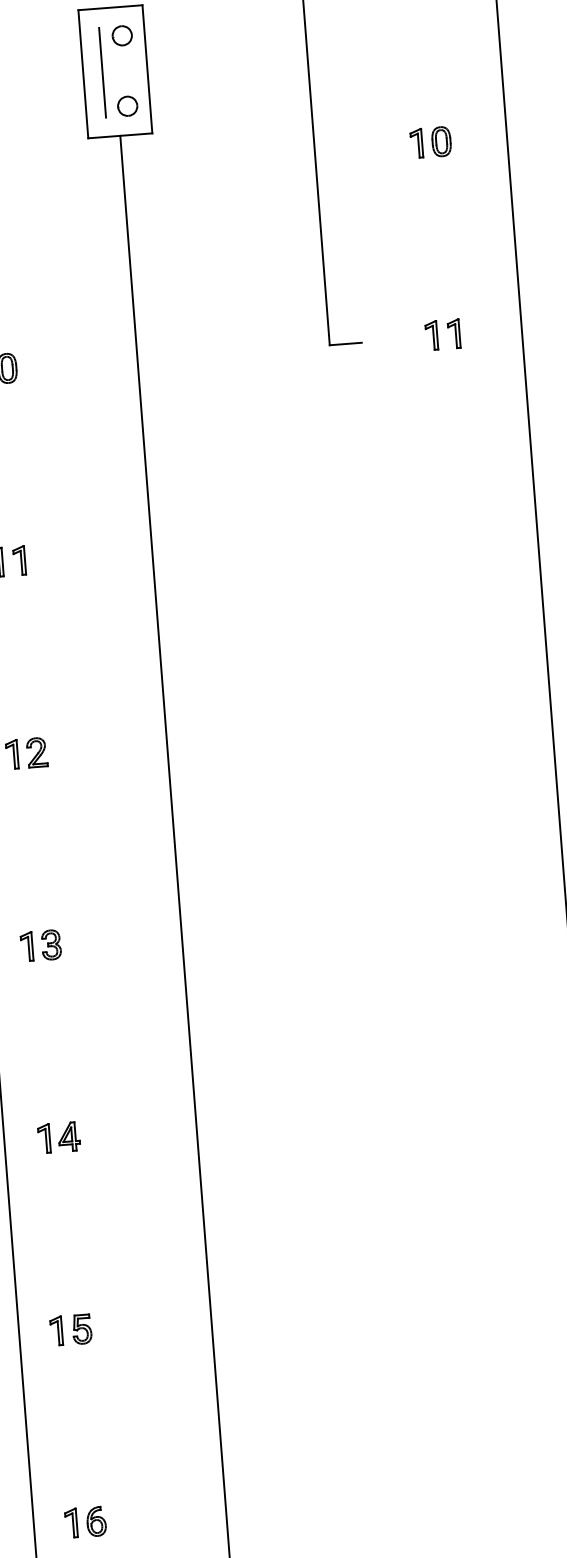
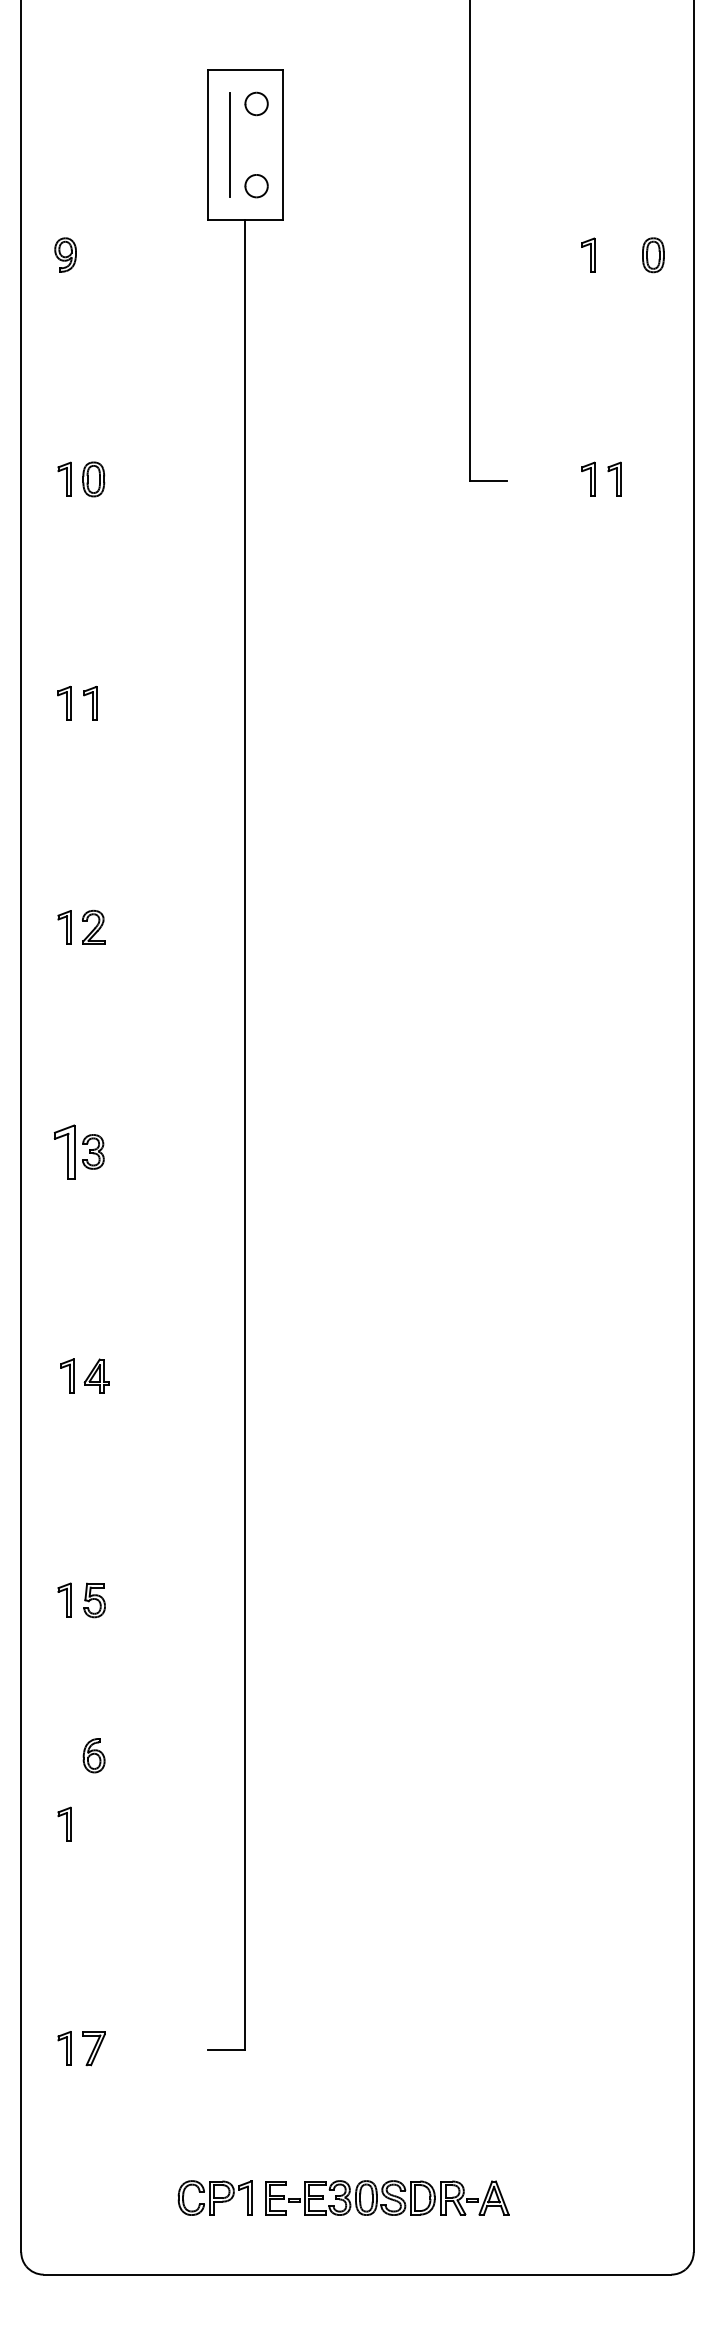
part: (441, 141) -> (653, 255), moved
part: (26, 946) -> (64, 1151), size x1.6
part: (95, 1521) -> (93, 1755), moved

